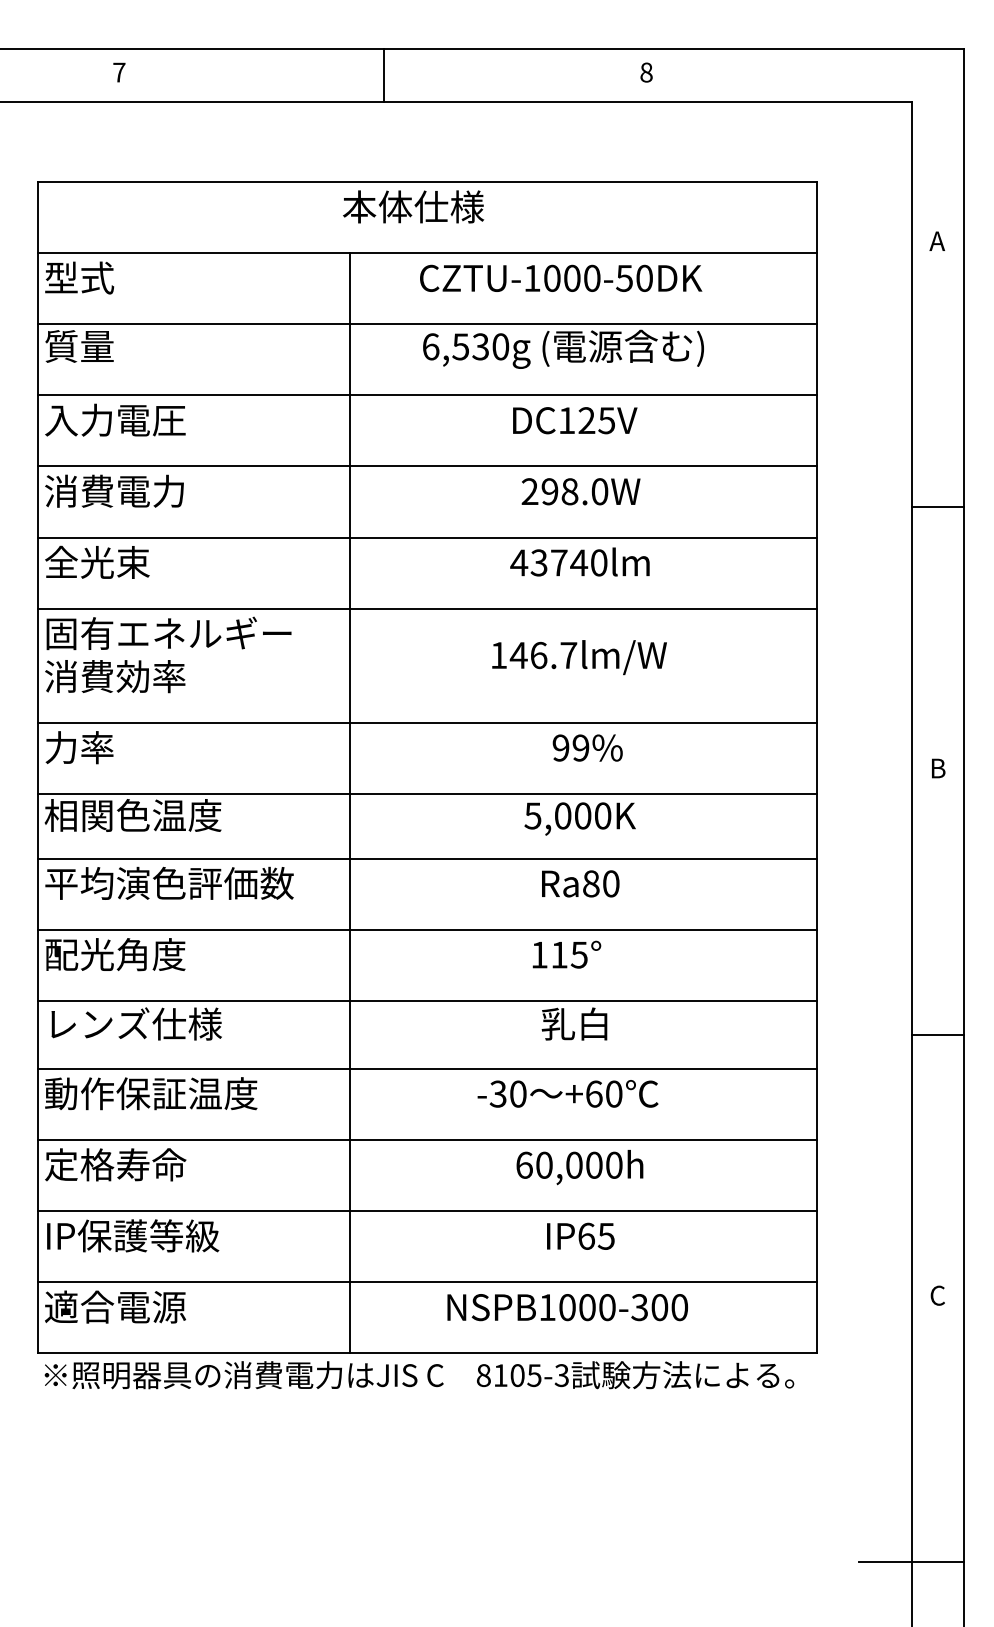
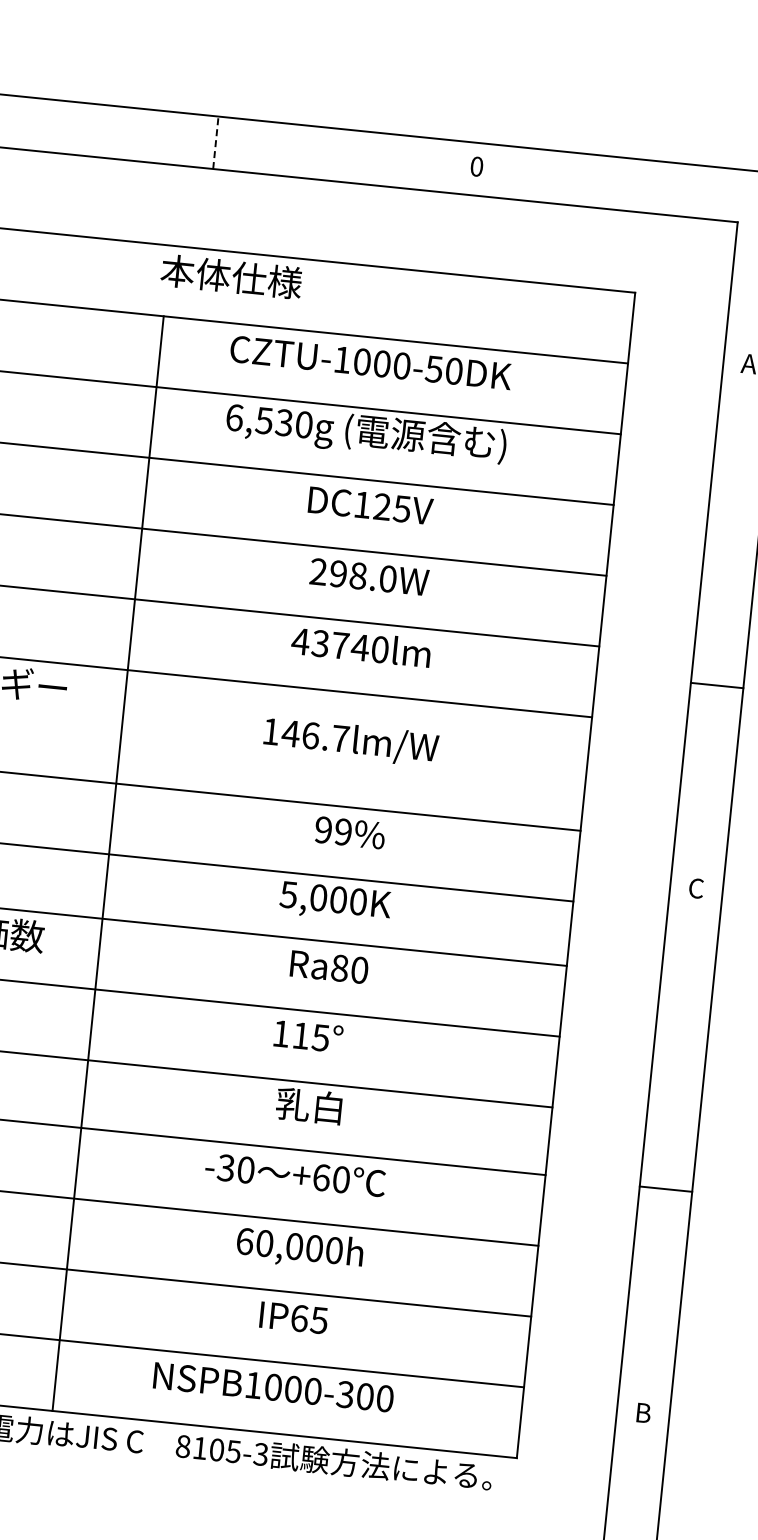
text: (646, 72) -> (476, 166), 8 -> 0
line: (384, 74) -> (216, 142), solid -> dashed
line: (937, 507) -> (716, 685), moved
text: (937, 768) -> (696, 888), B -> C
line: (937, 1034) -> (665, 1188), moved
text: (937, 1295) -> (642, 1412), C -> B

